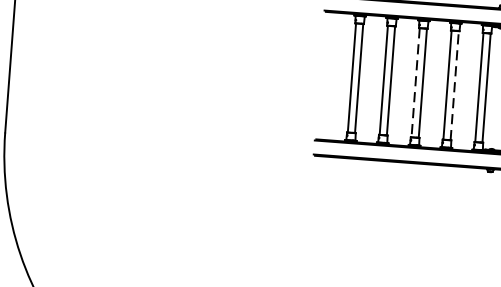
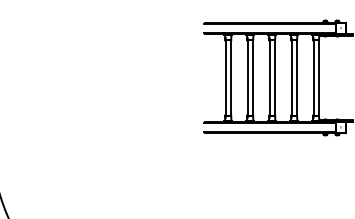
line: (415, 83) -> (269, 78), dashed -> solid
line: (454, 86) -> (296, 78), dashed -> solid

